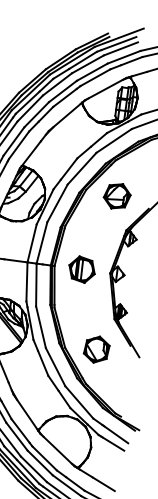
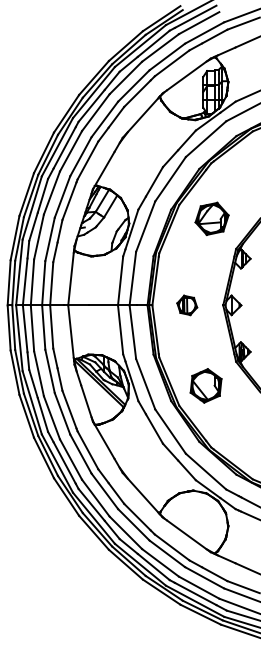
part: (116, 195) -> (211, 218), moved
part: (81, 269) -> (186, 305), size x0.6
part: (96, 349) -> (205, 385), moved

